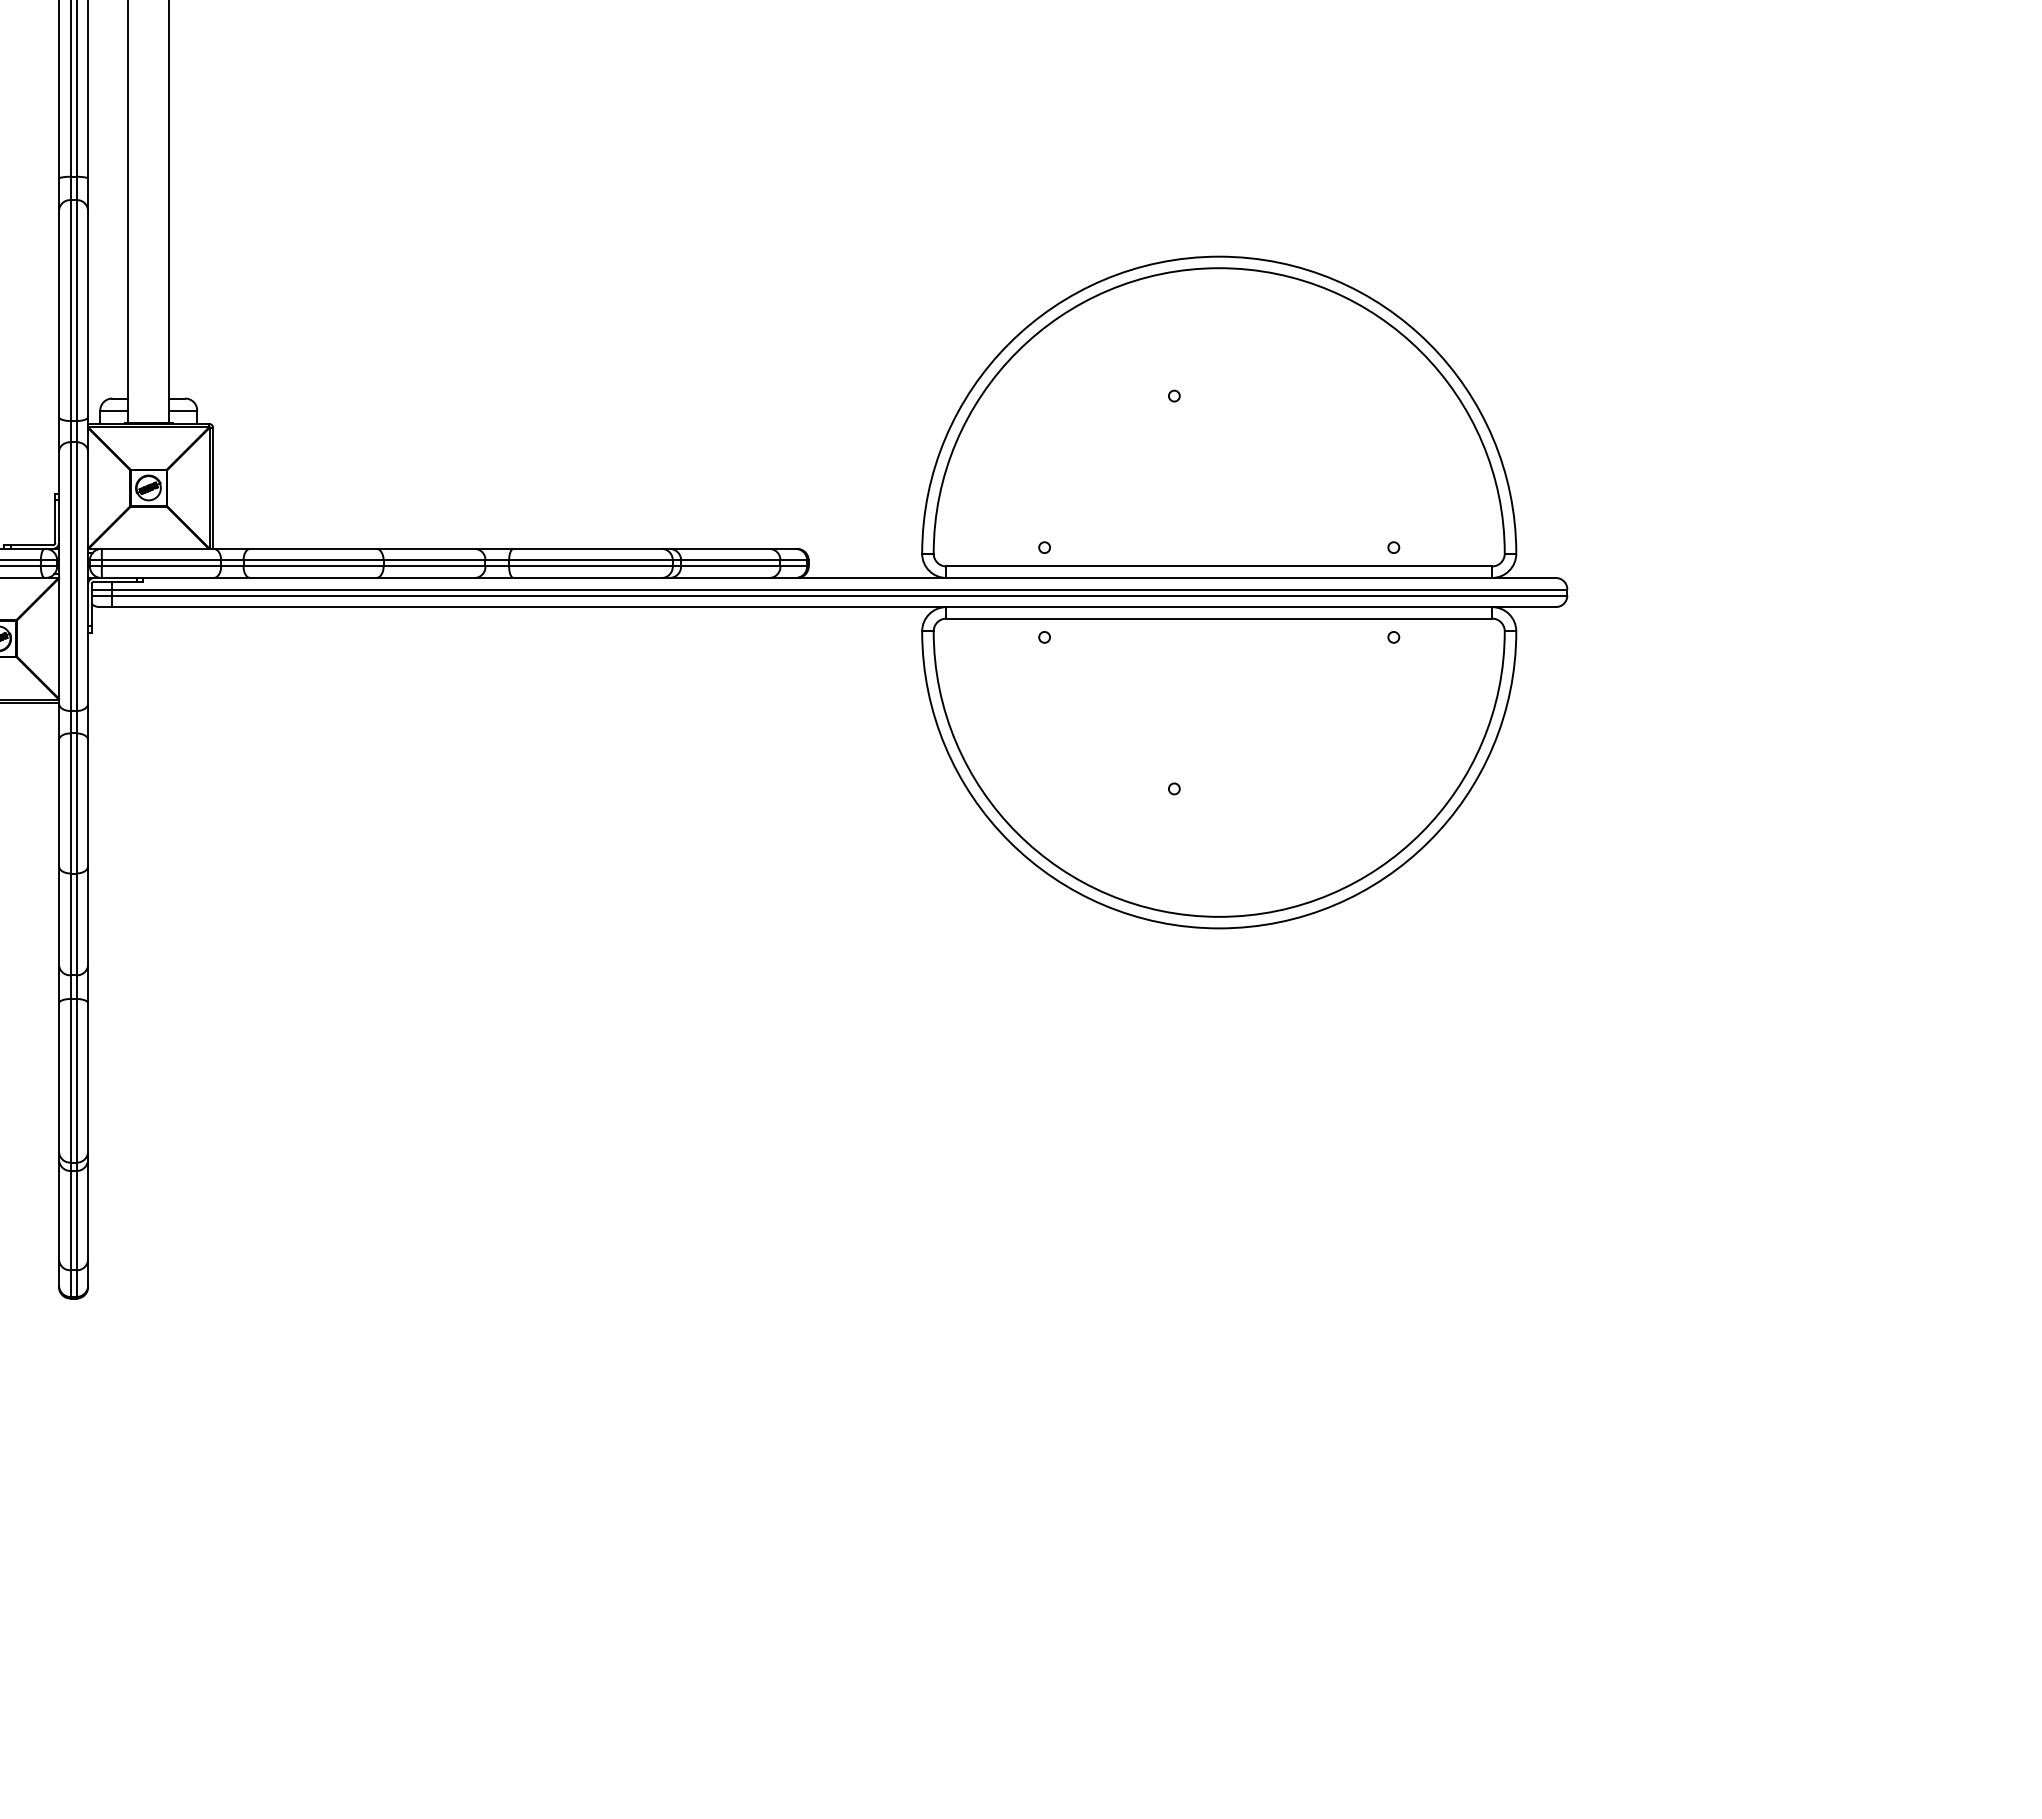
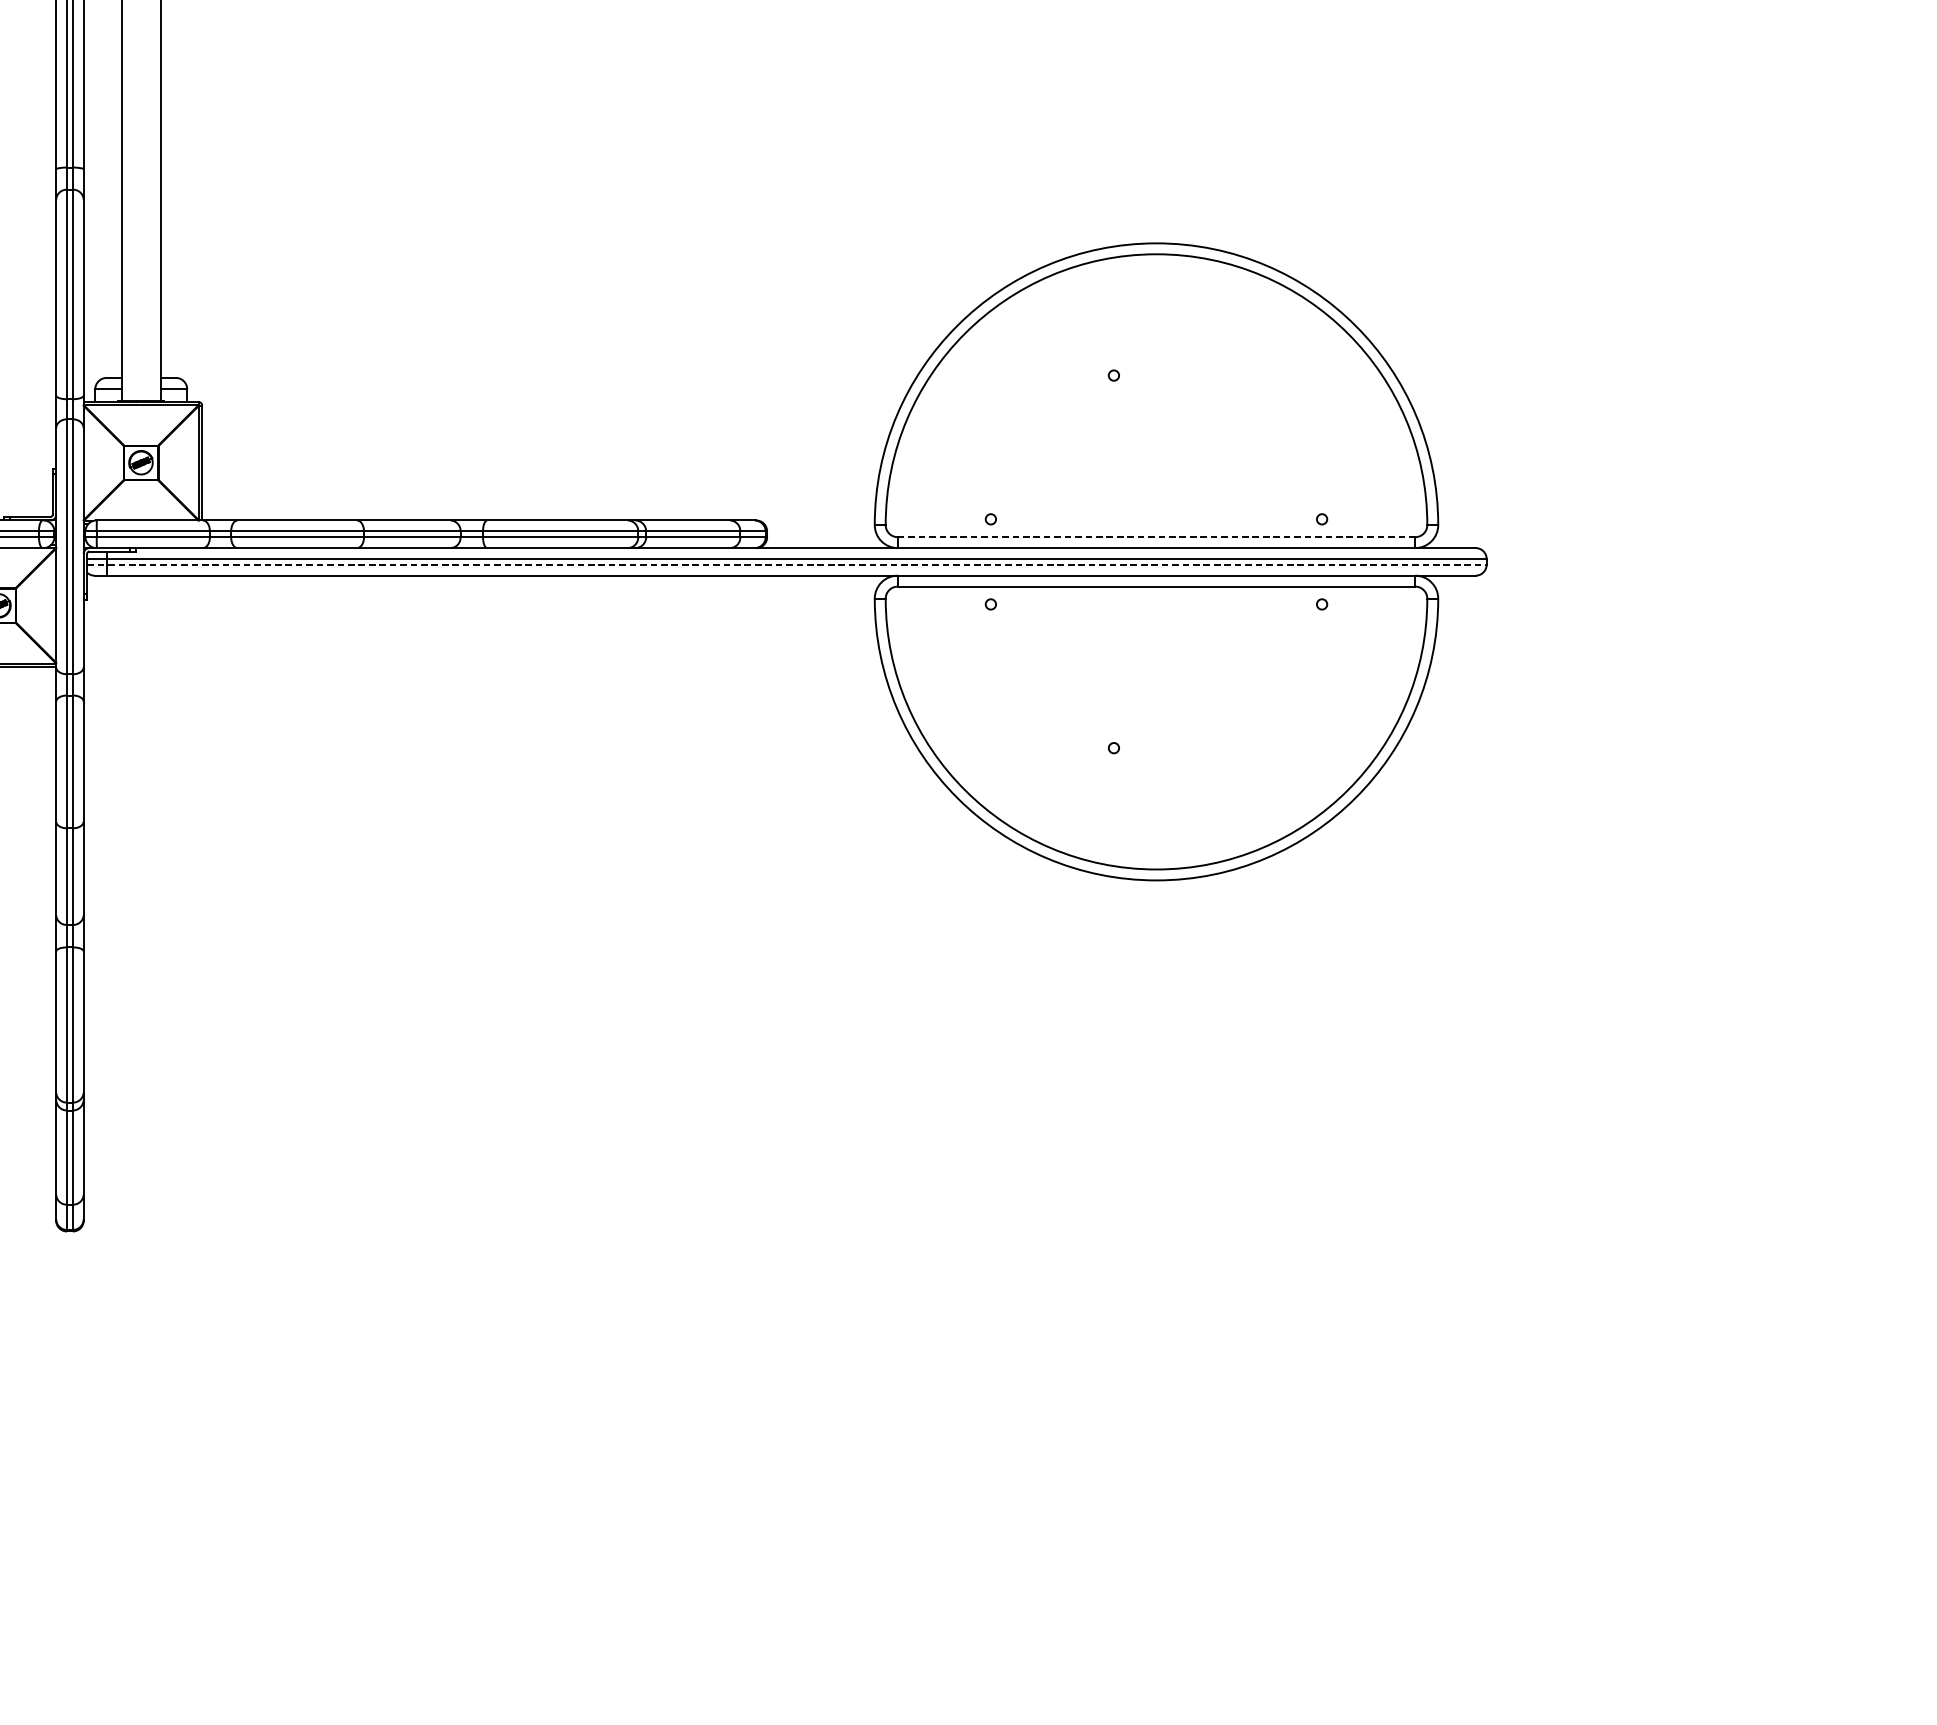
line: (1219, 566) -> (1156, 537), solid -> dashed
line: (829, 595) -> (786, 564), solid -> dashed

